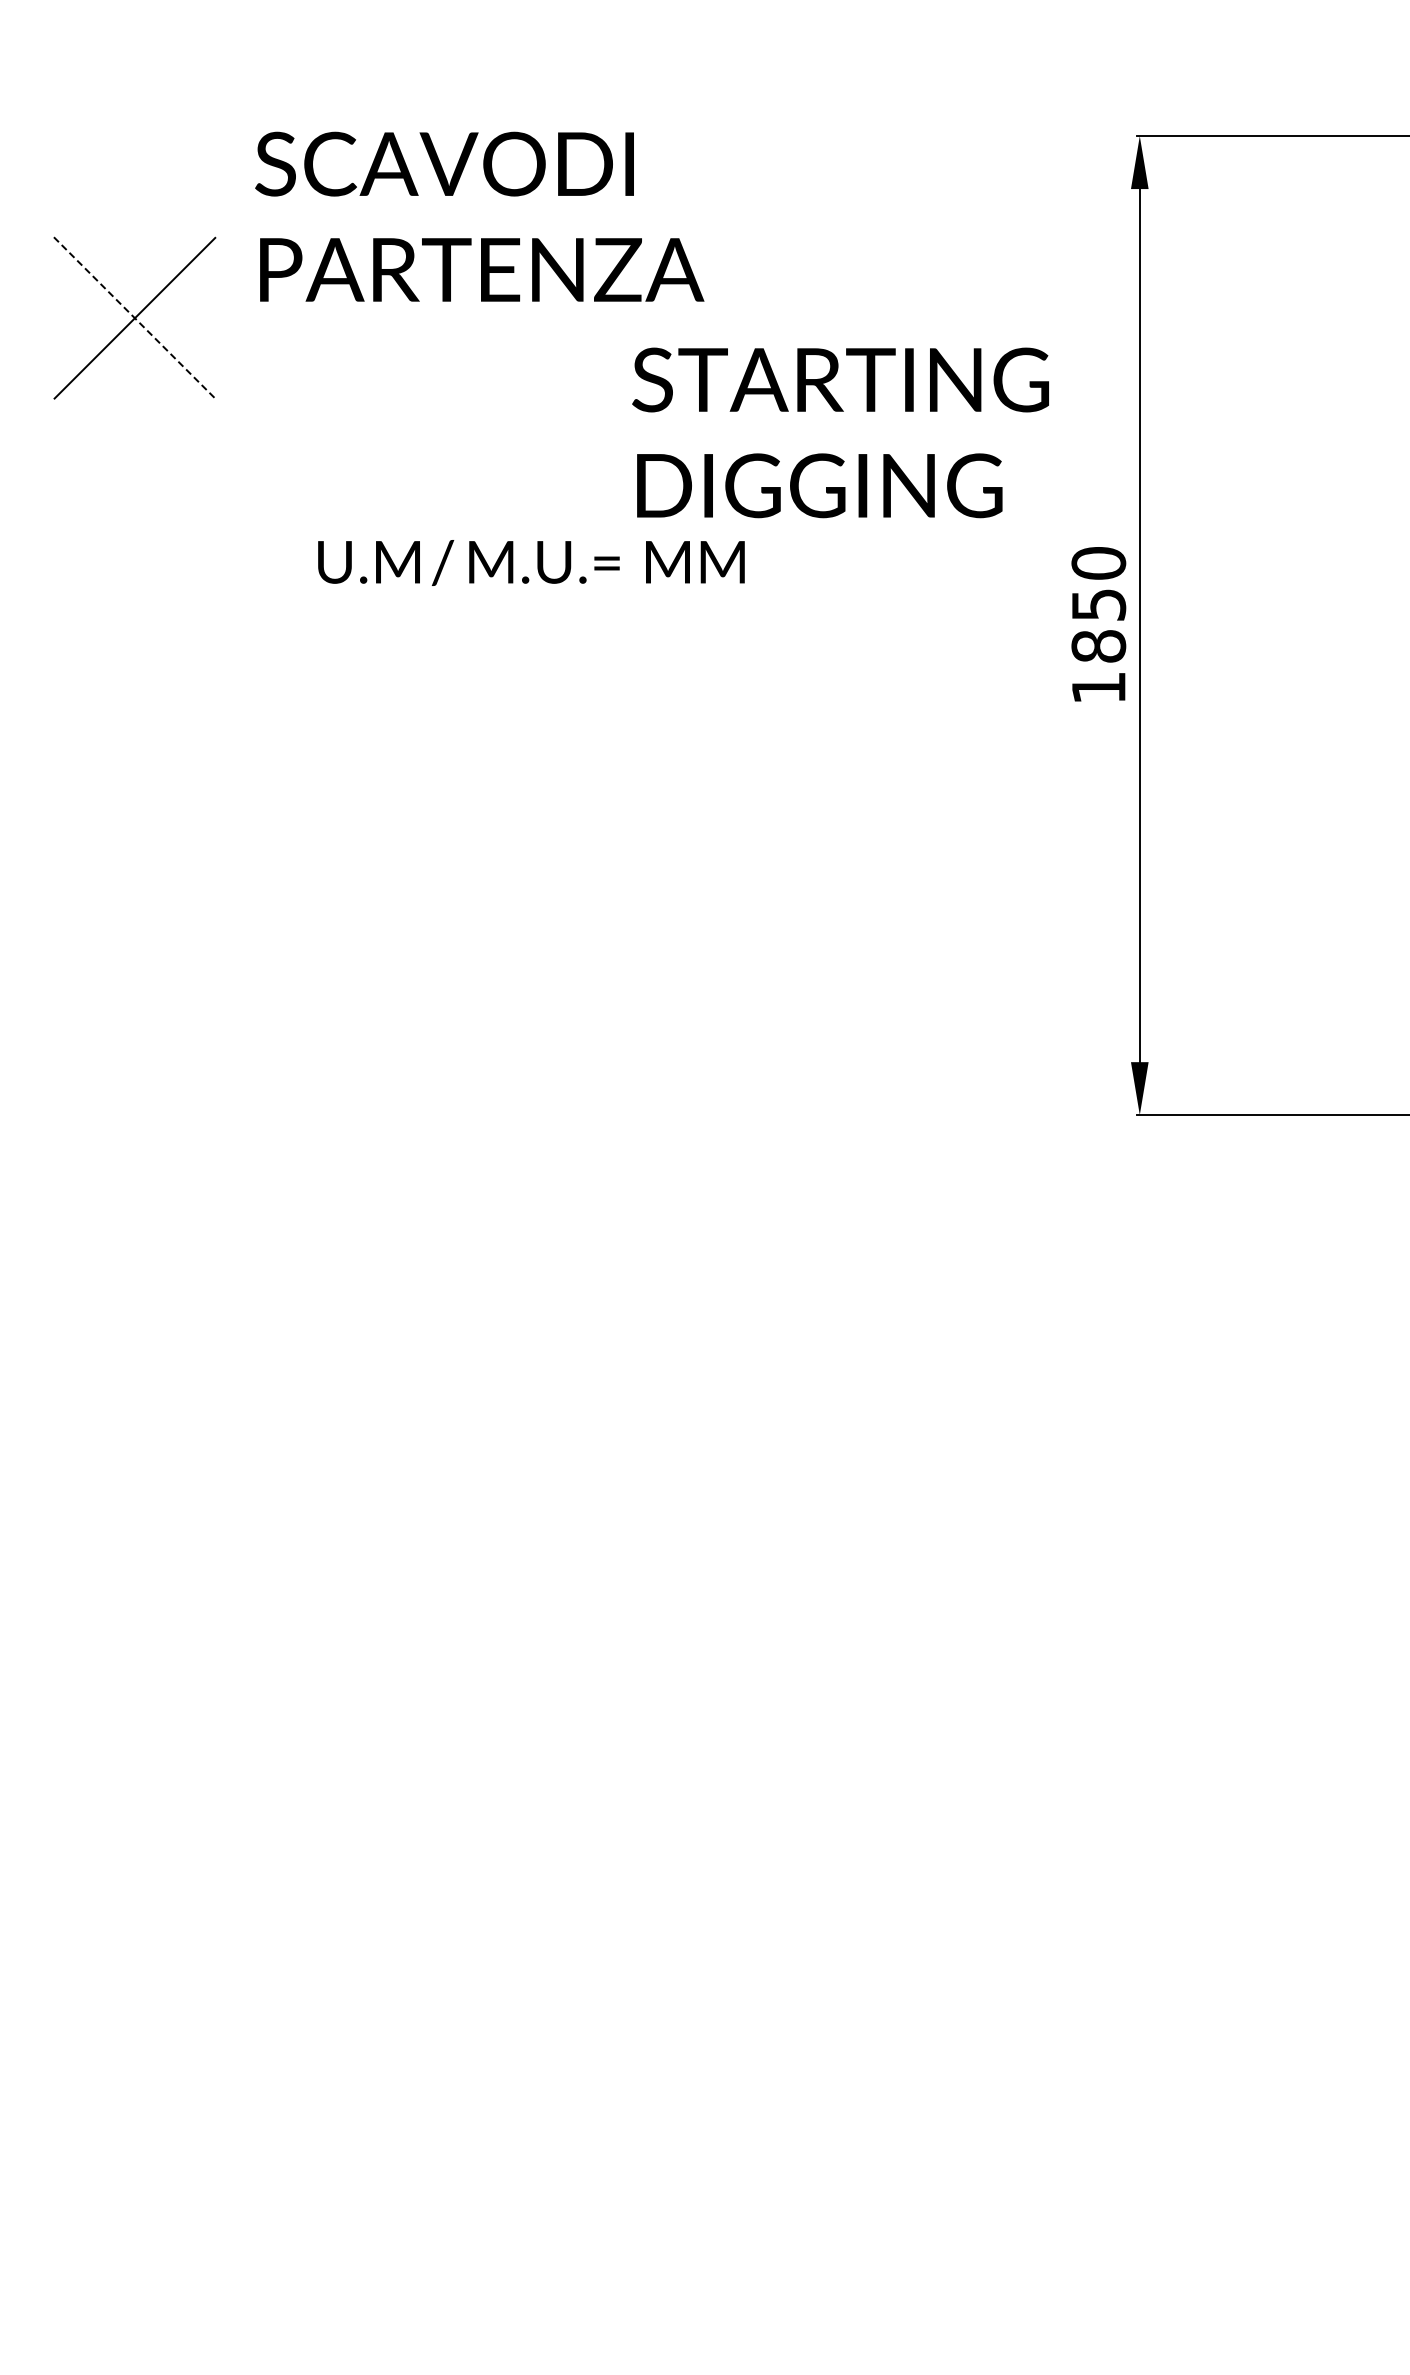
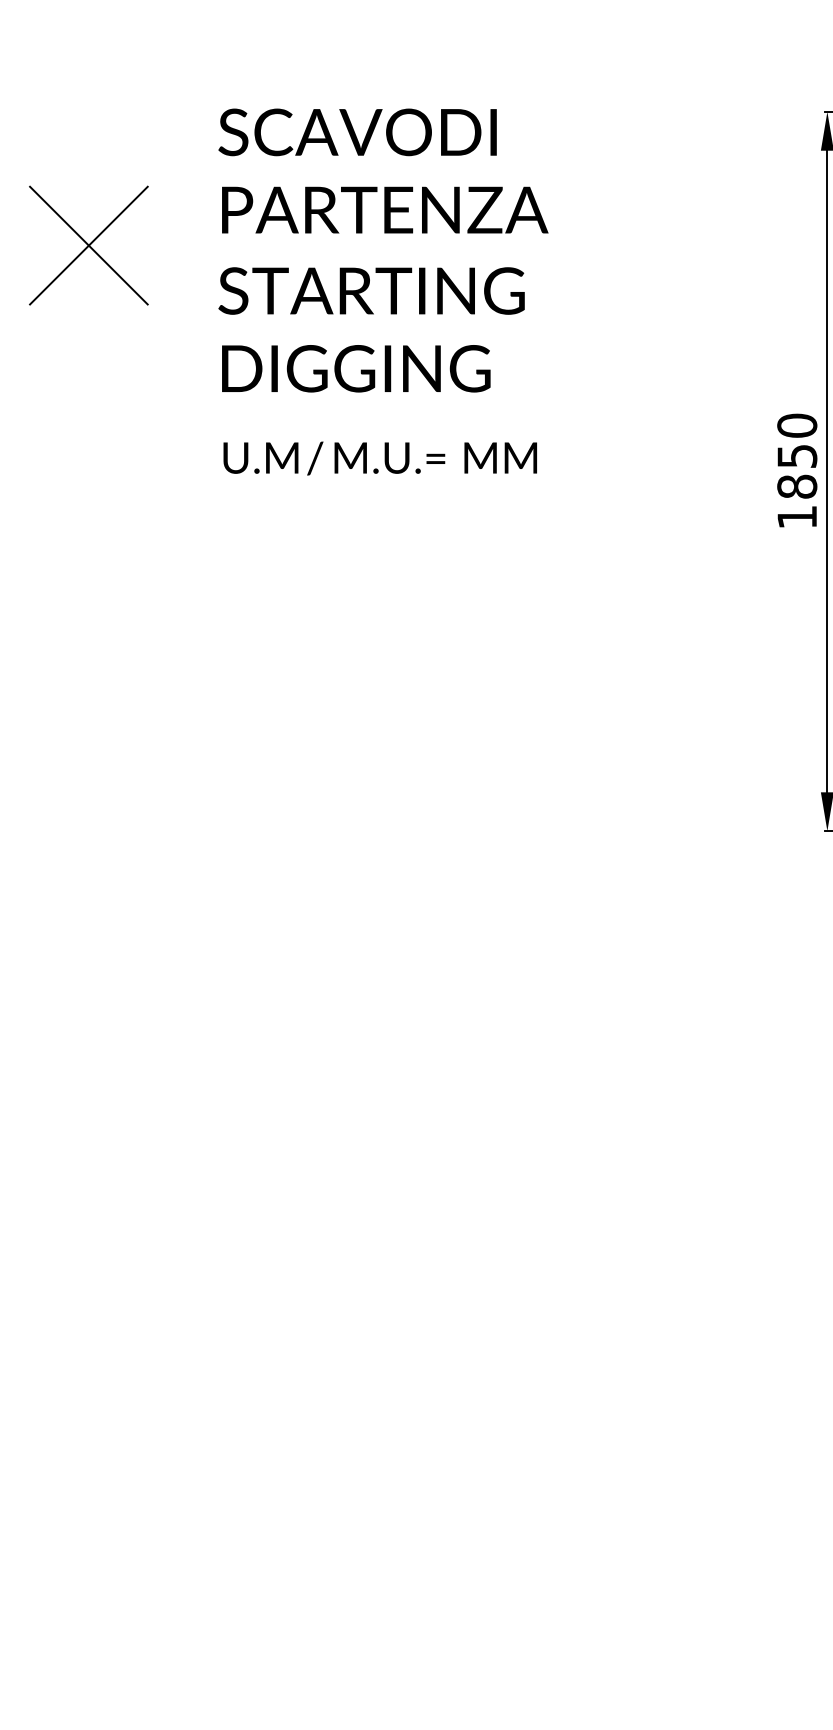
text: (479, 216) -> (383, 170), moved
line: (134, 318) -> (88, 245), dashed -> solid
text: (840, 432) -> (371, 329), moved
text: (531, 562) -> (380, 458), moved

